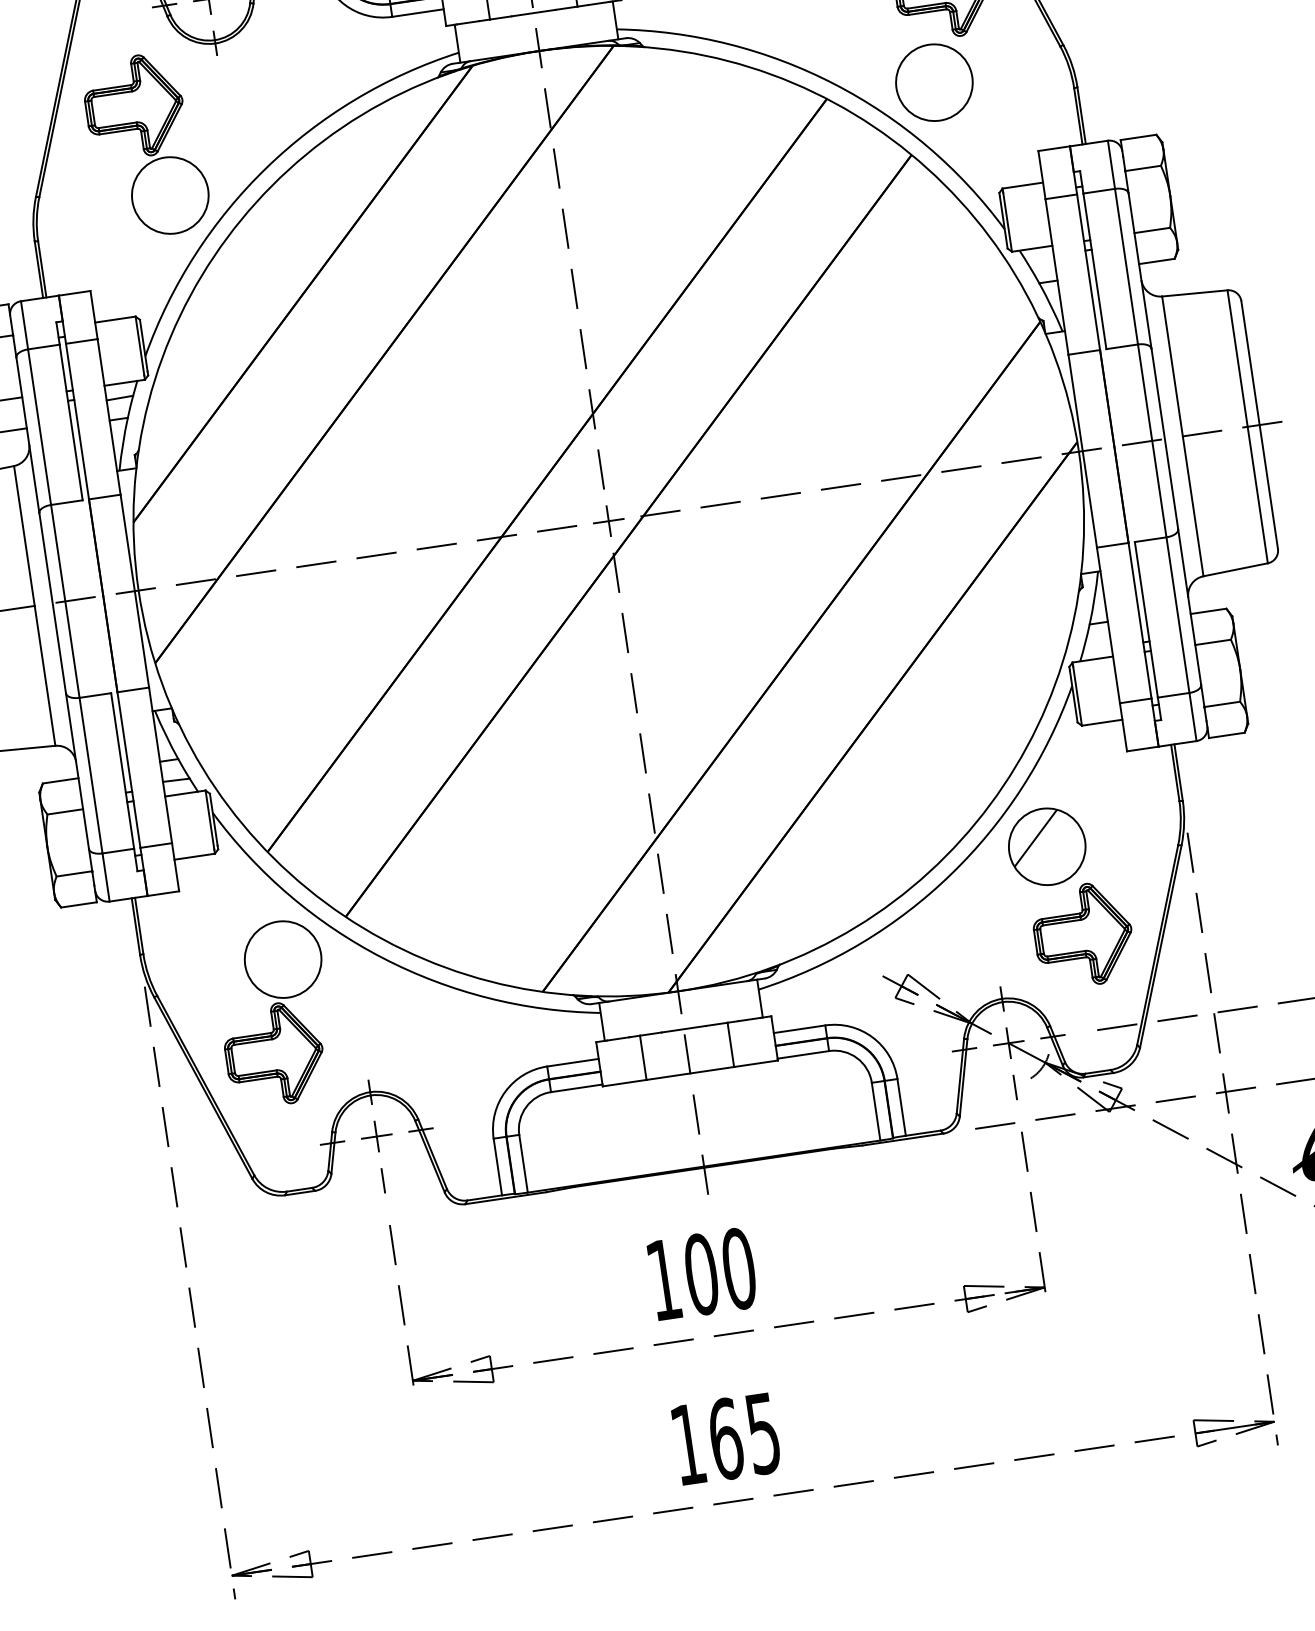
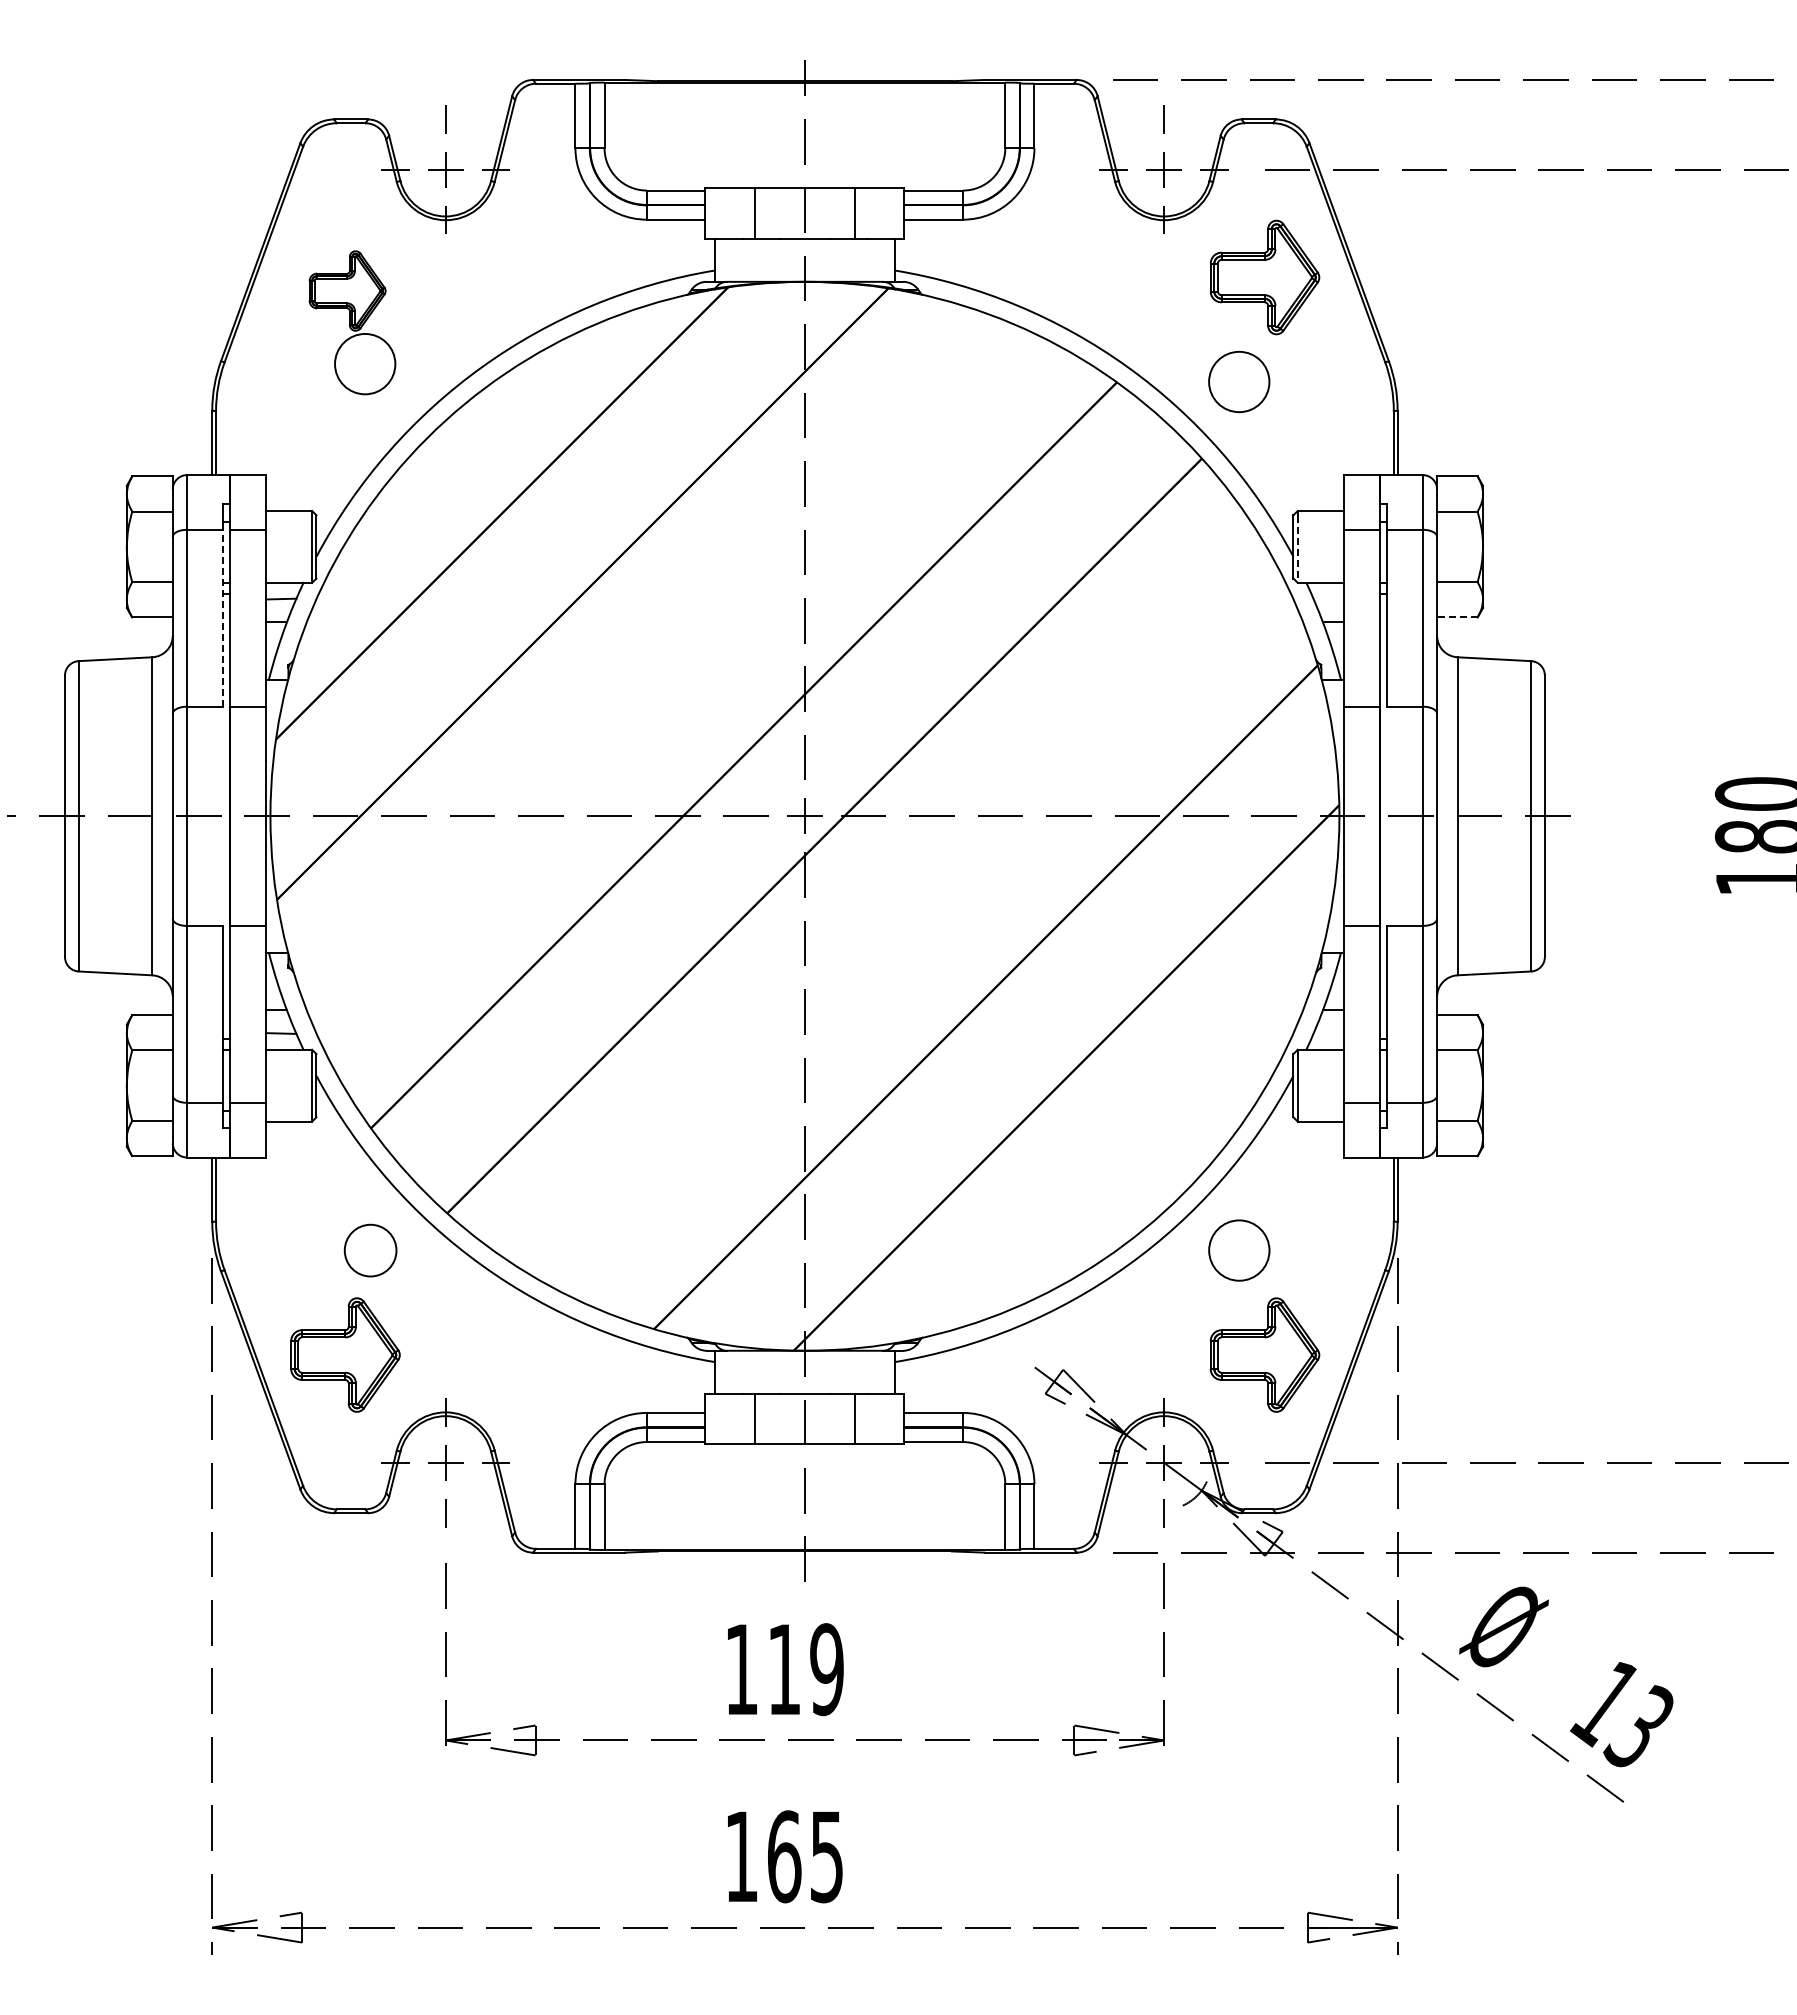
circle: (934, 82) -> (1239, 381), size x0.7
part: (146, 145) -> (352, 322), size x0.7
line: (1007, 222) -> (1297, 549), solid -> dashed
line: (1156, 261) -> (1456, 617), solid -> dashed
line: (71, 421) -> (223, 617), solid -> dashed
part: (1047, 846) -> (1239, 1250), size x0.7
circle: (283, 959) -> (370, 1250), size x0.6
text: (720, 1271) -> (805, 1669), 100 -> 119

